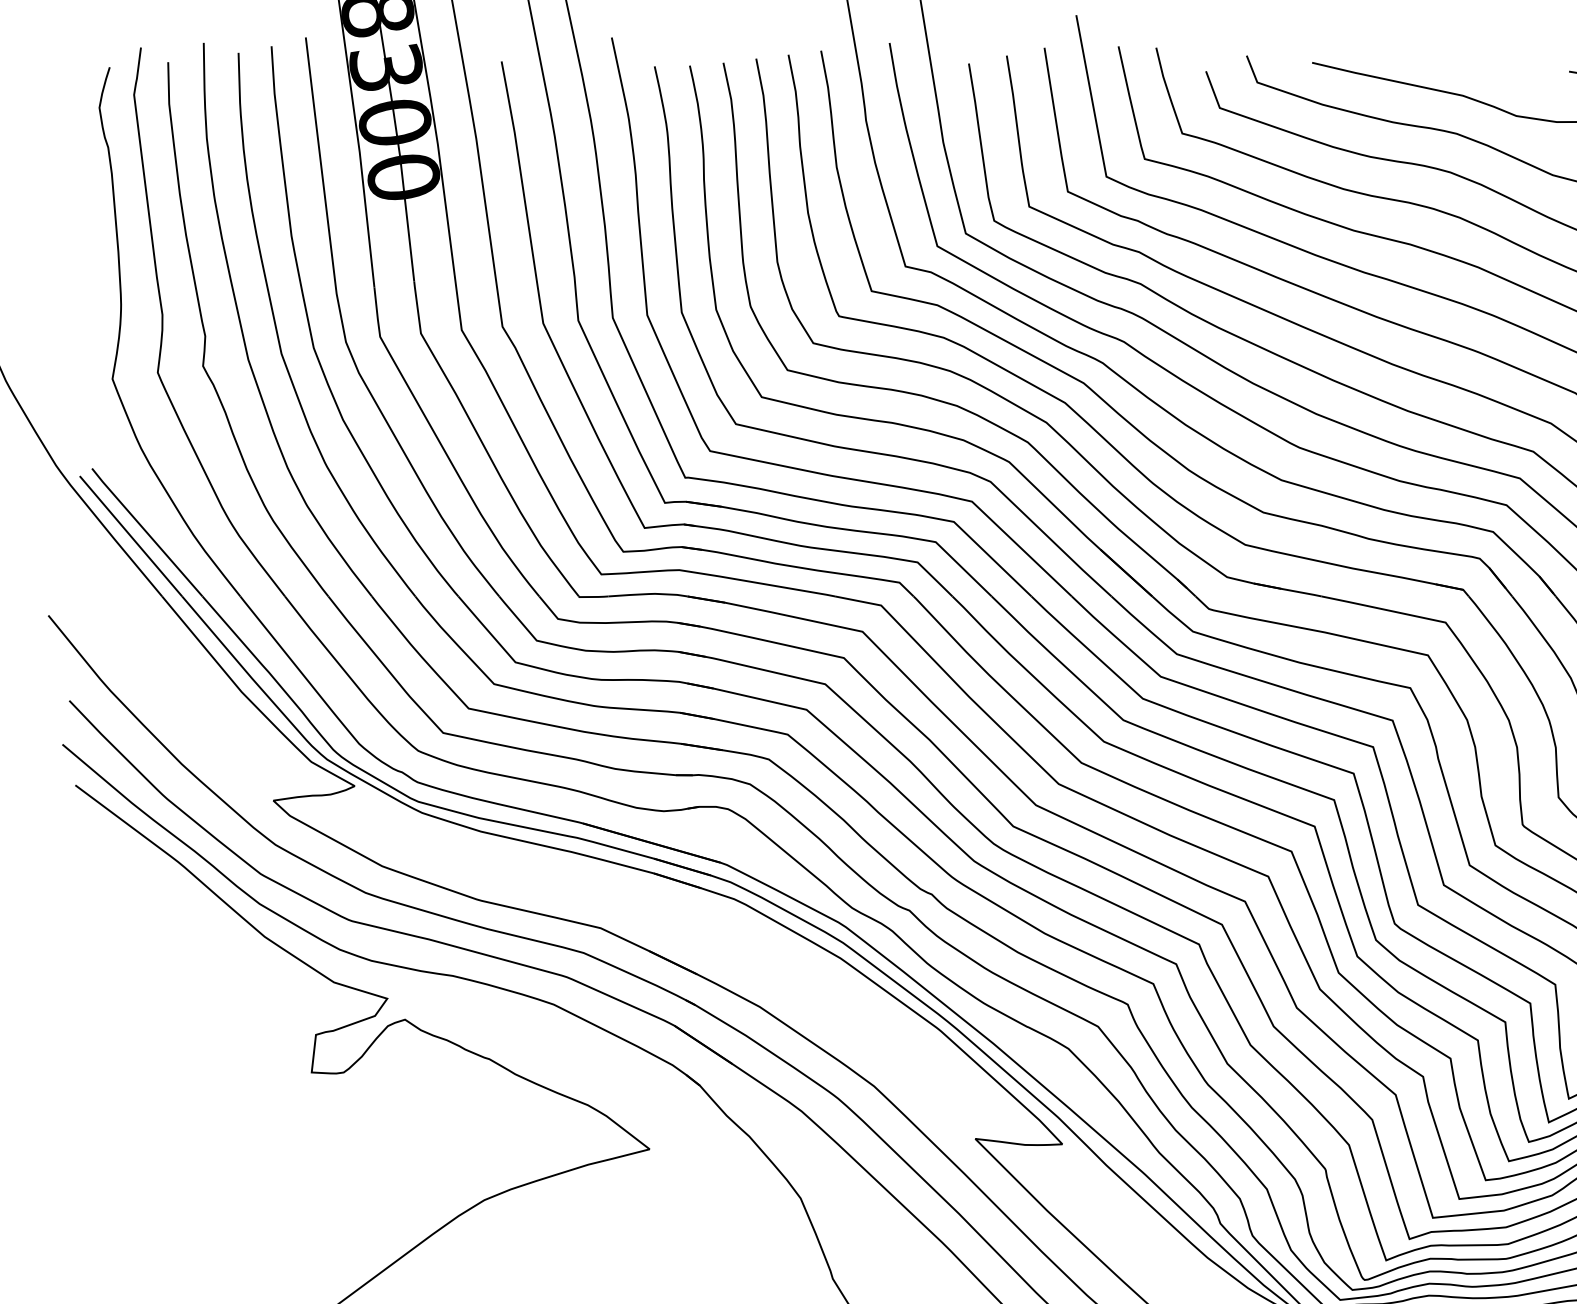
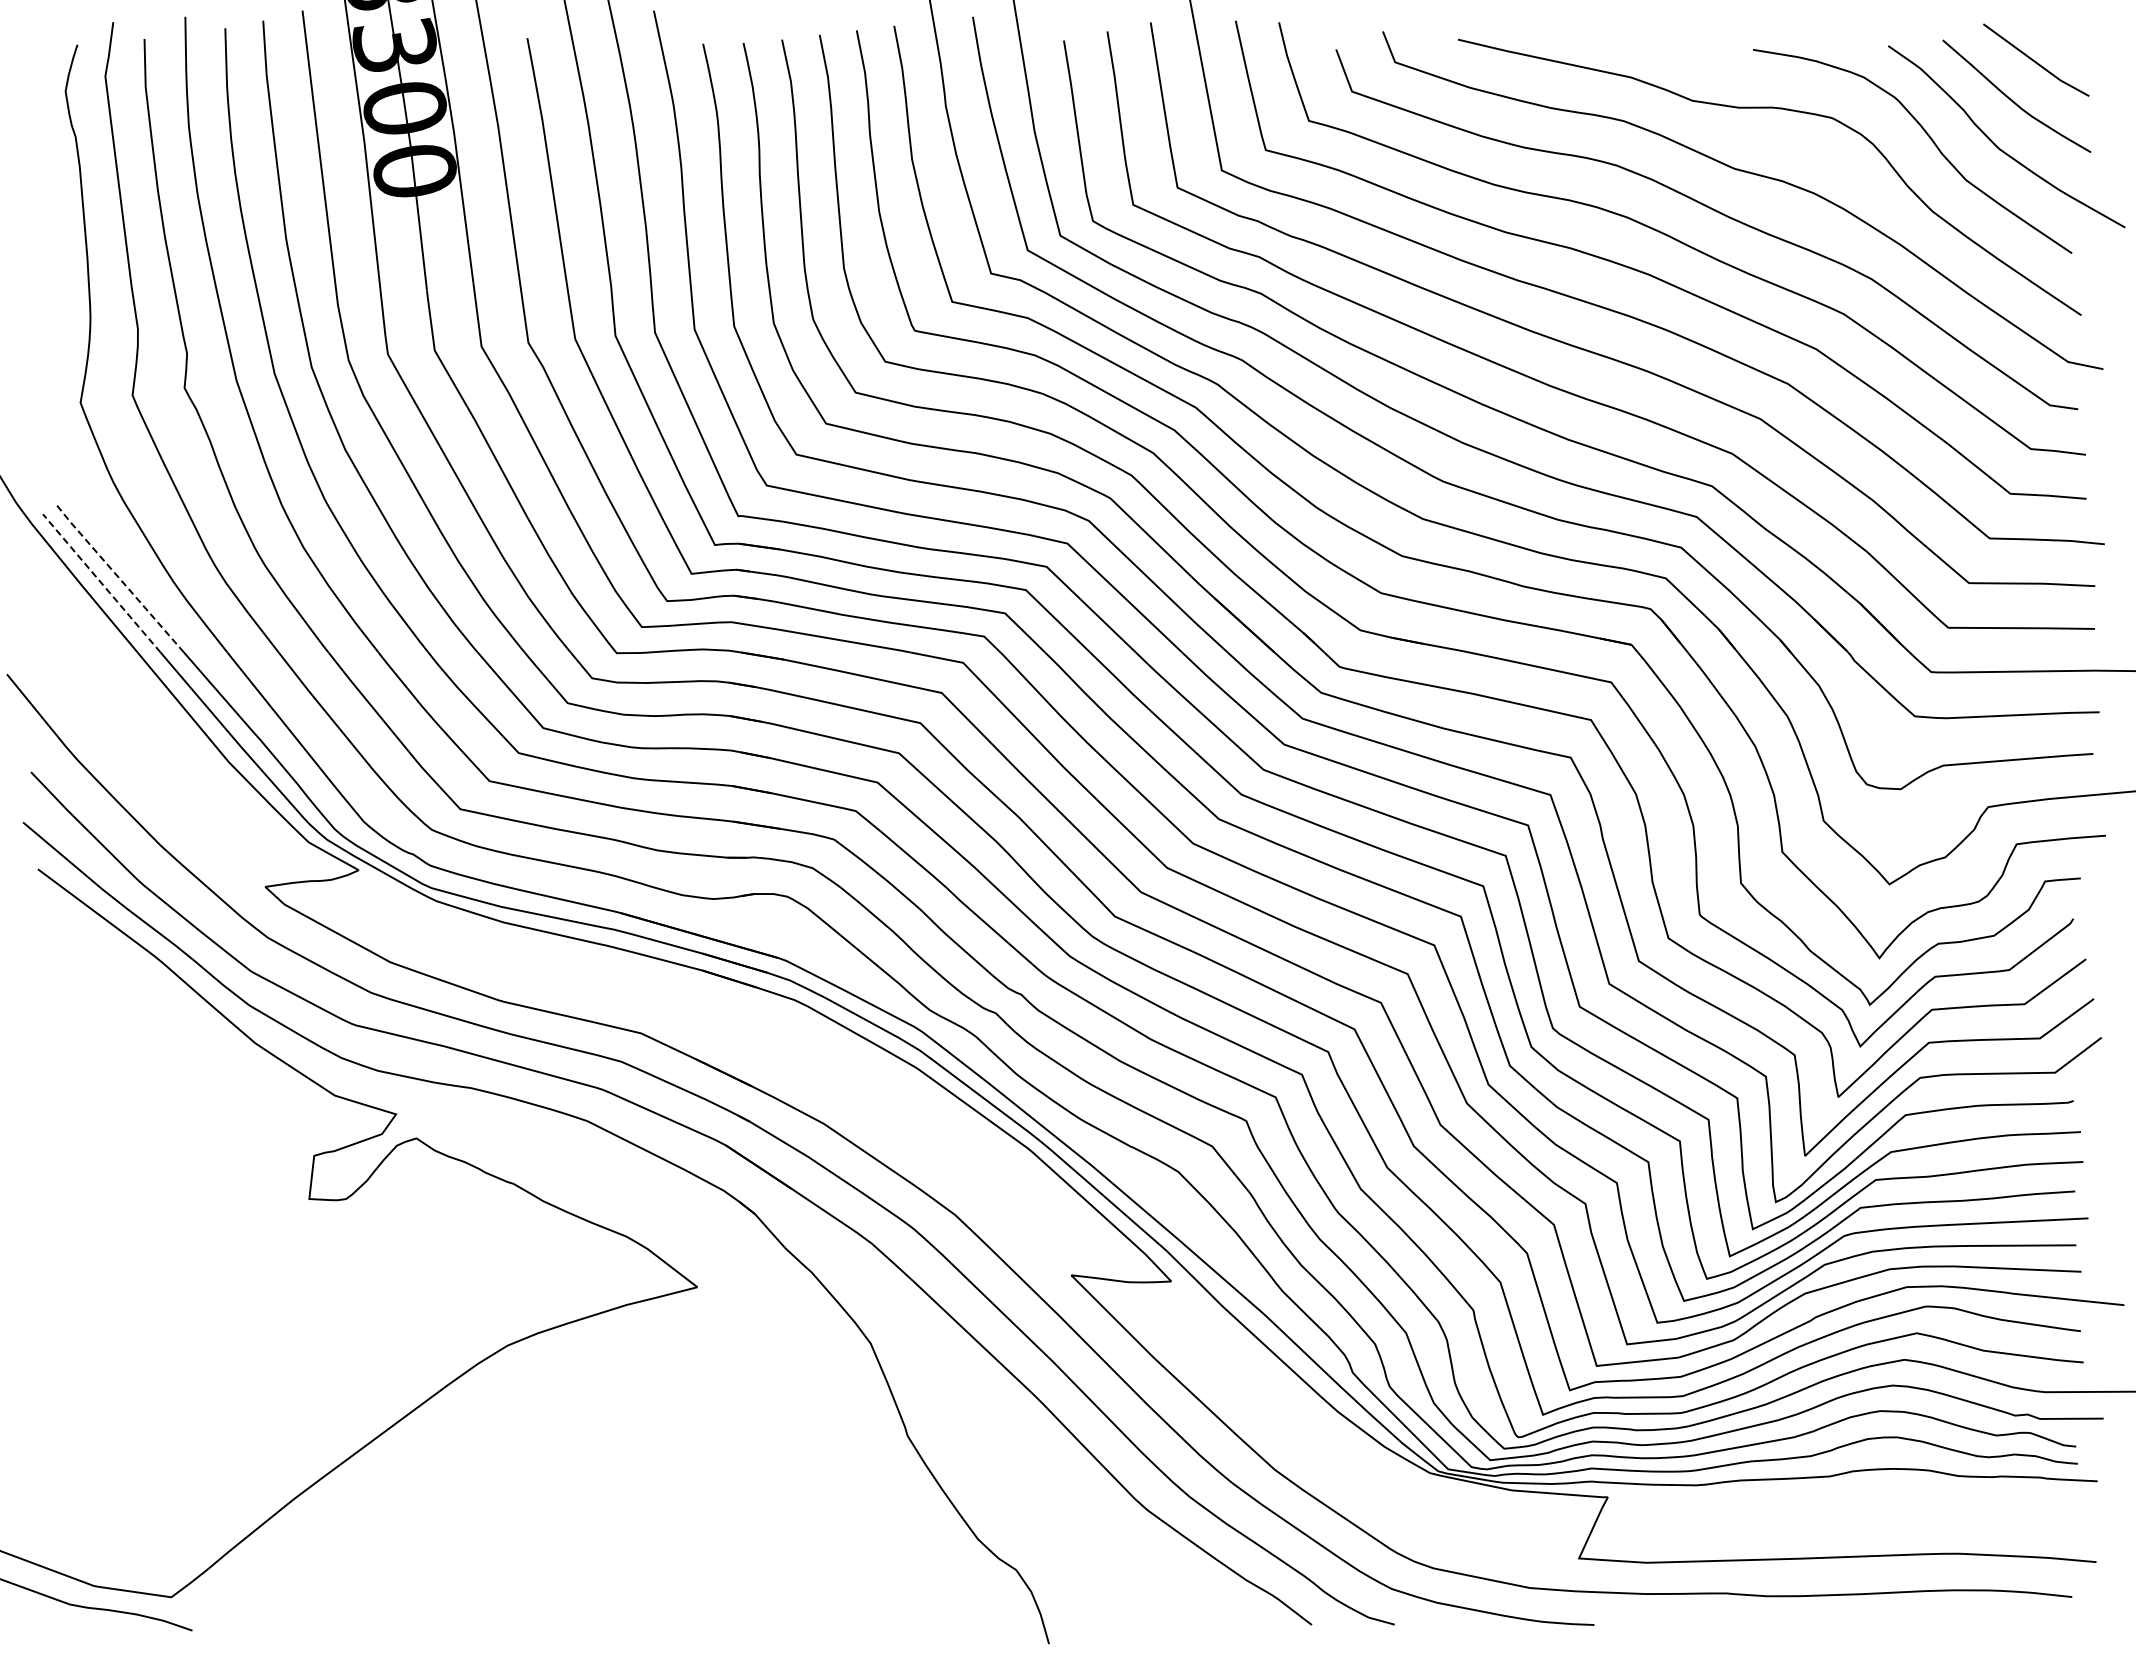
line: (146, 532) -> (119, 578), solid -> dashed
line: (131, 536) -> (102, 583), solid -> dashed

